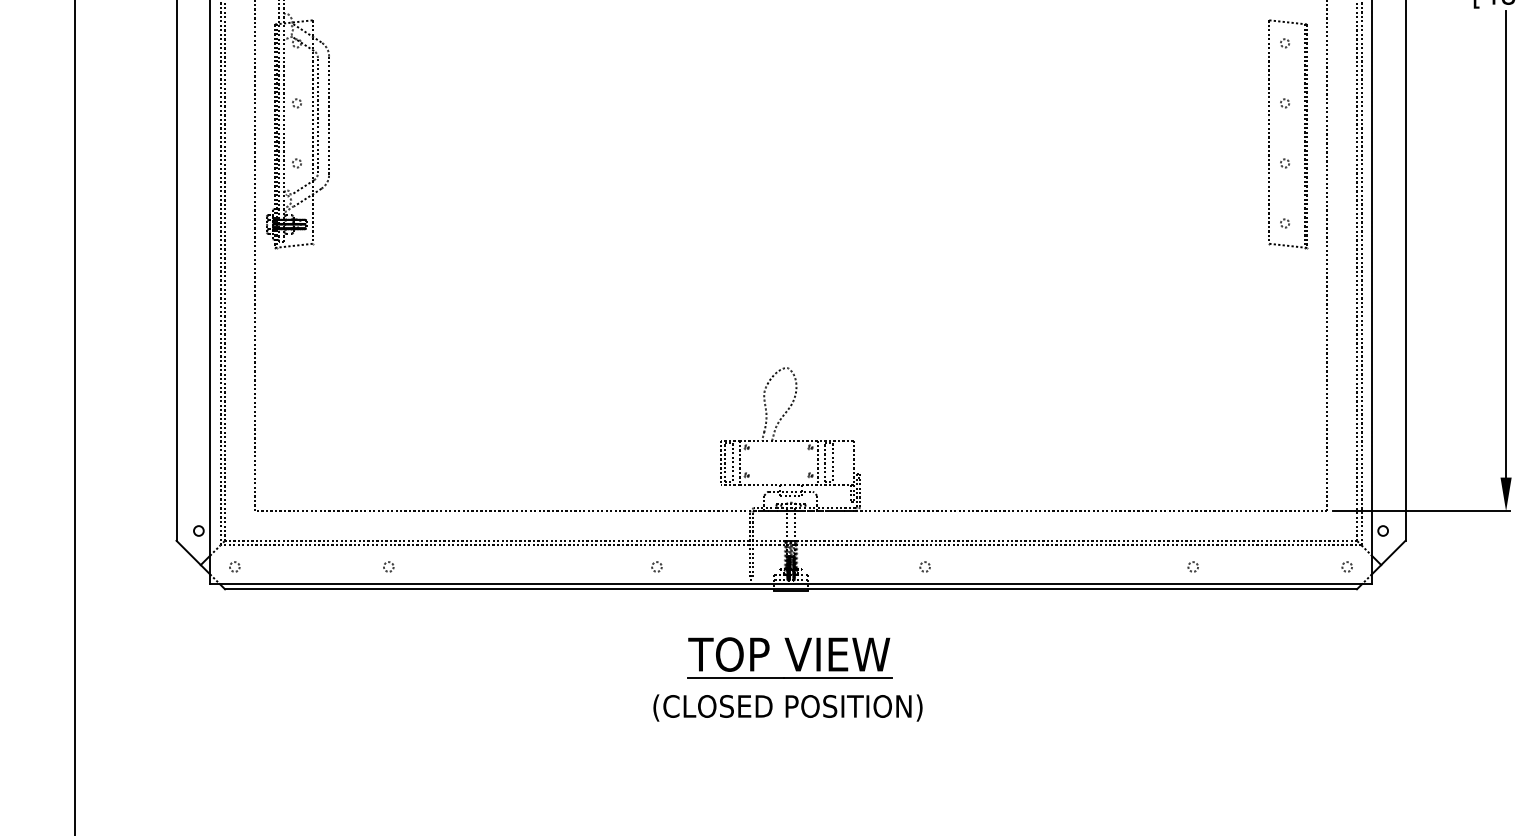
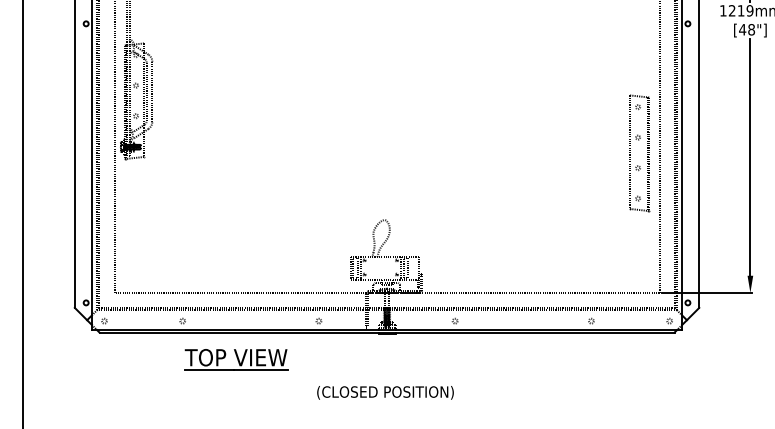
part: (1303, 132) -> (647, 152), moved
part: (789, 658) -> (236, 359), moved

